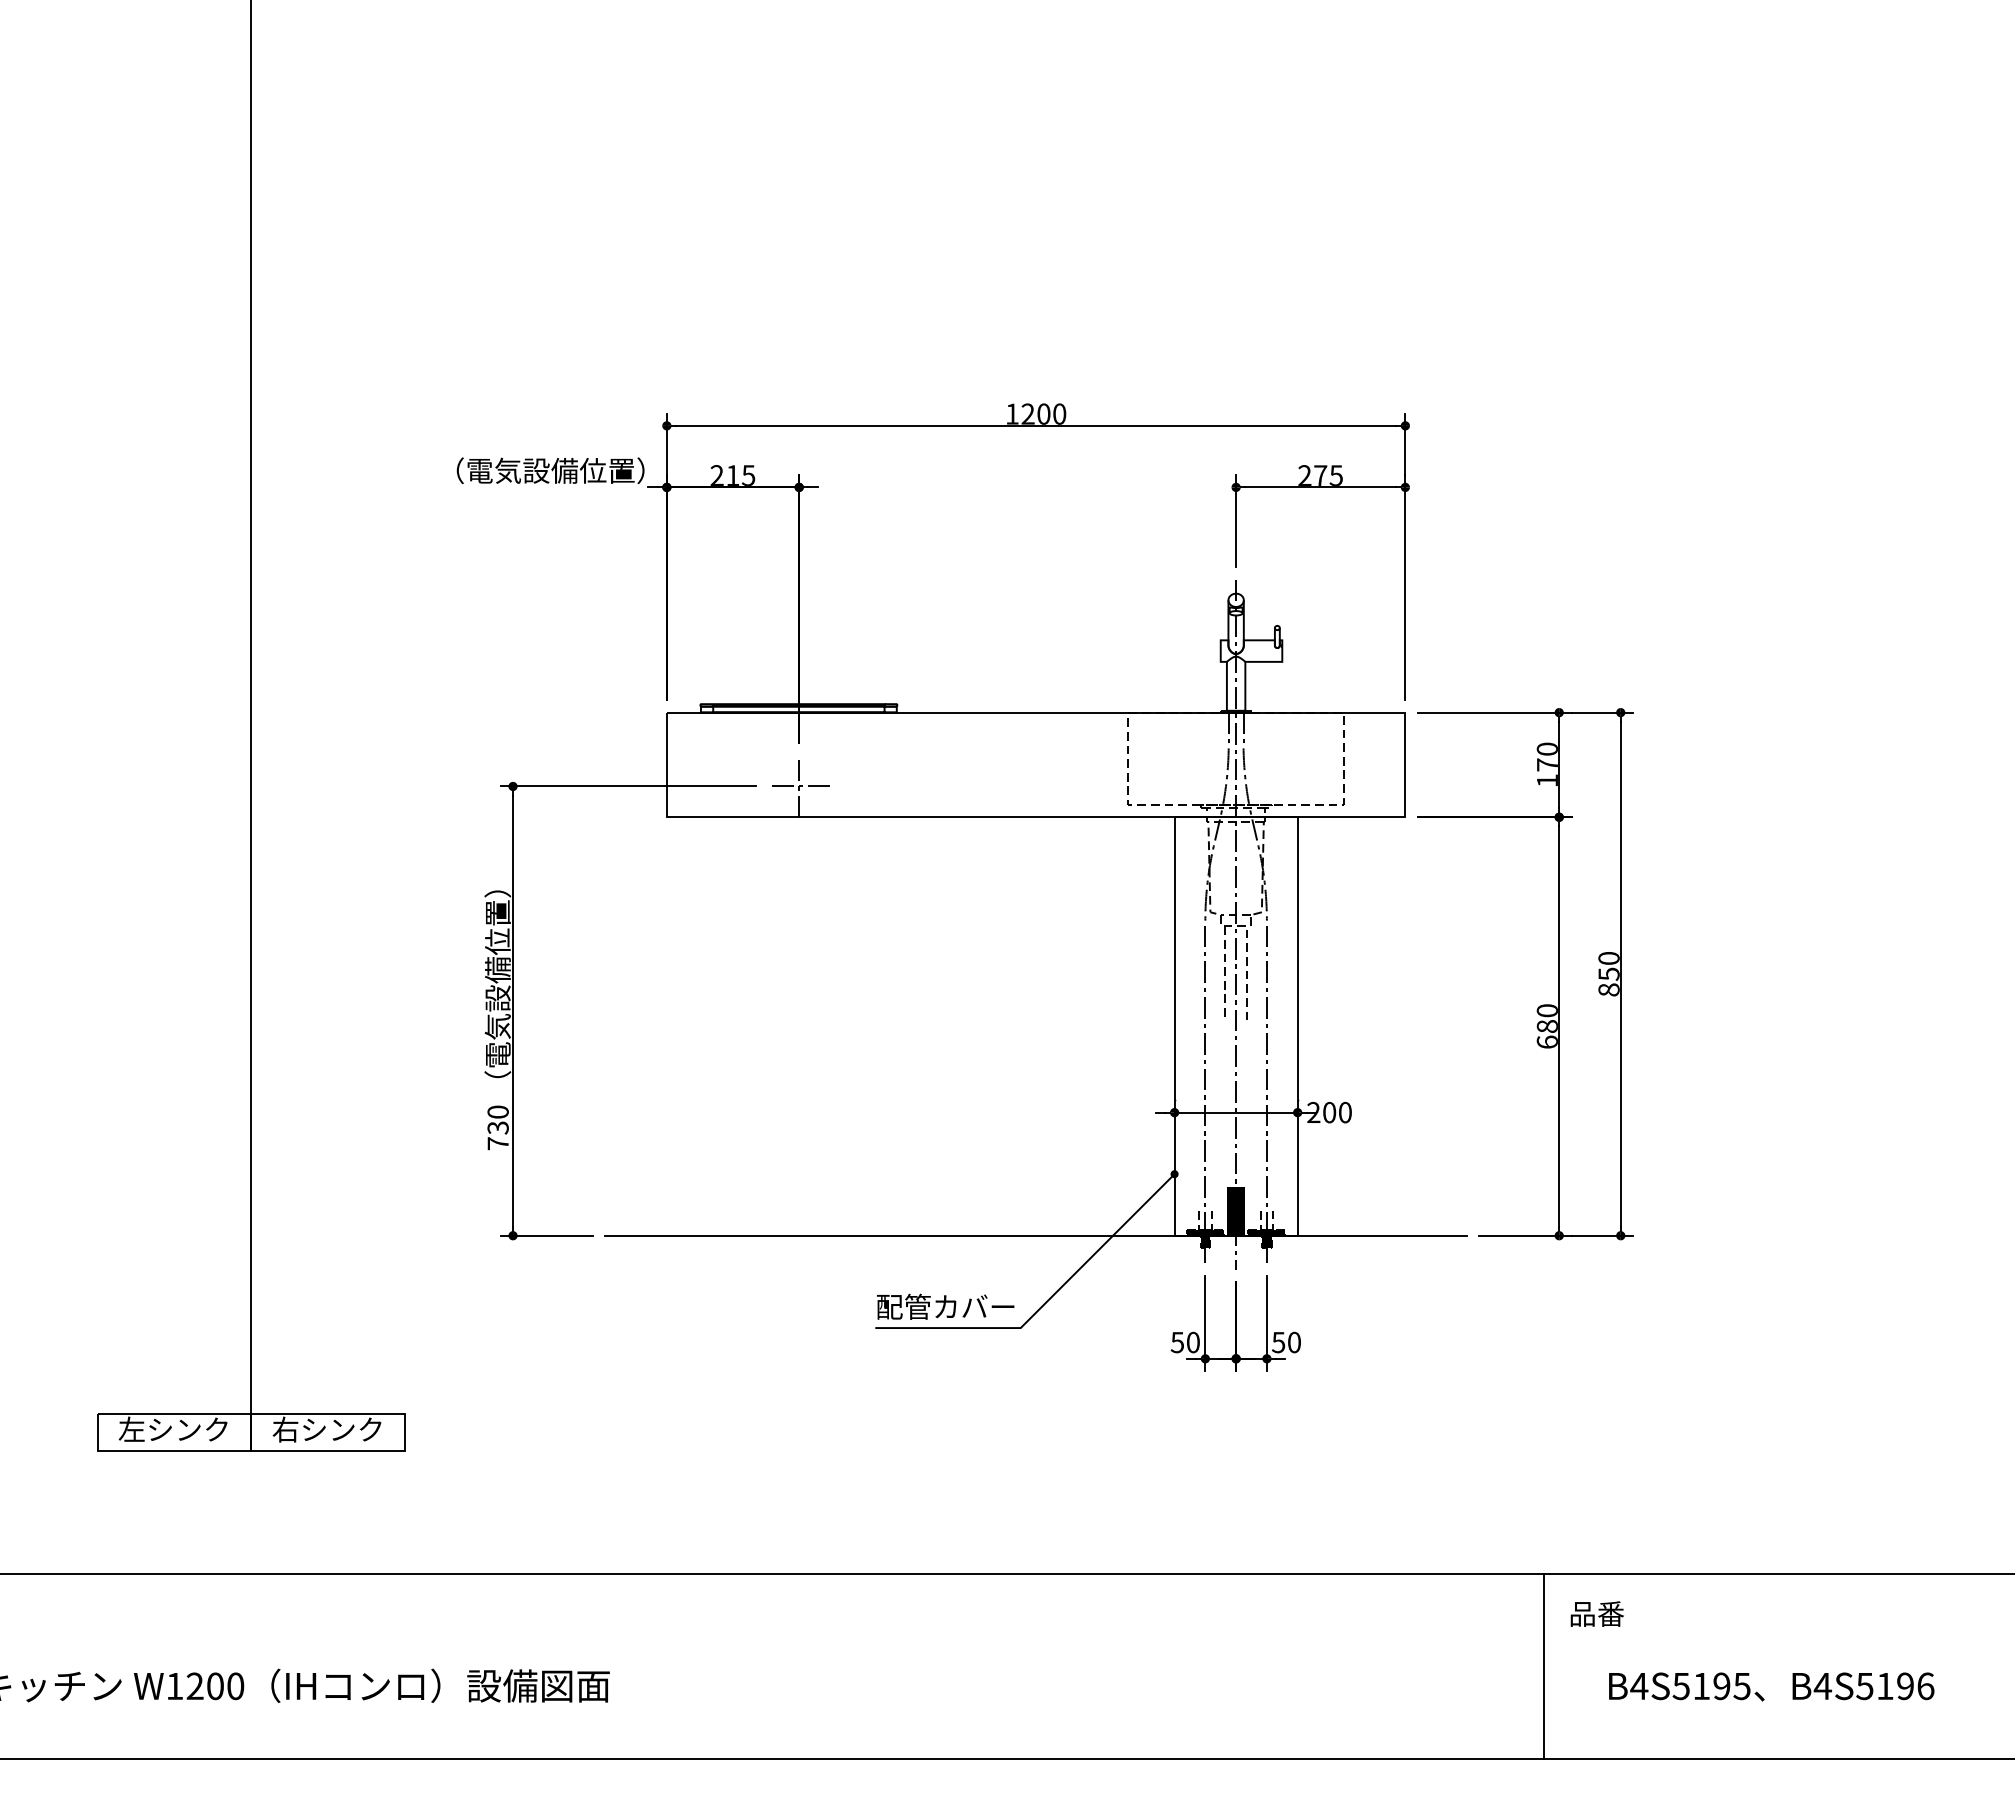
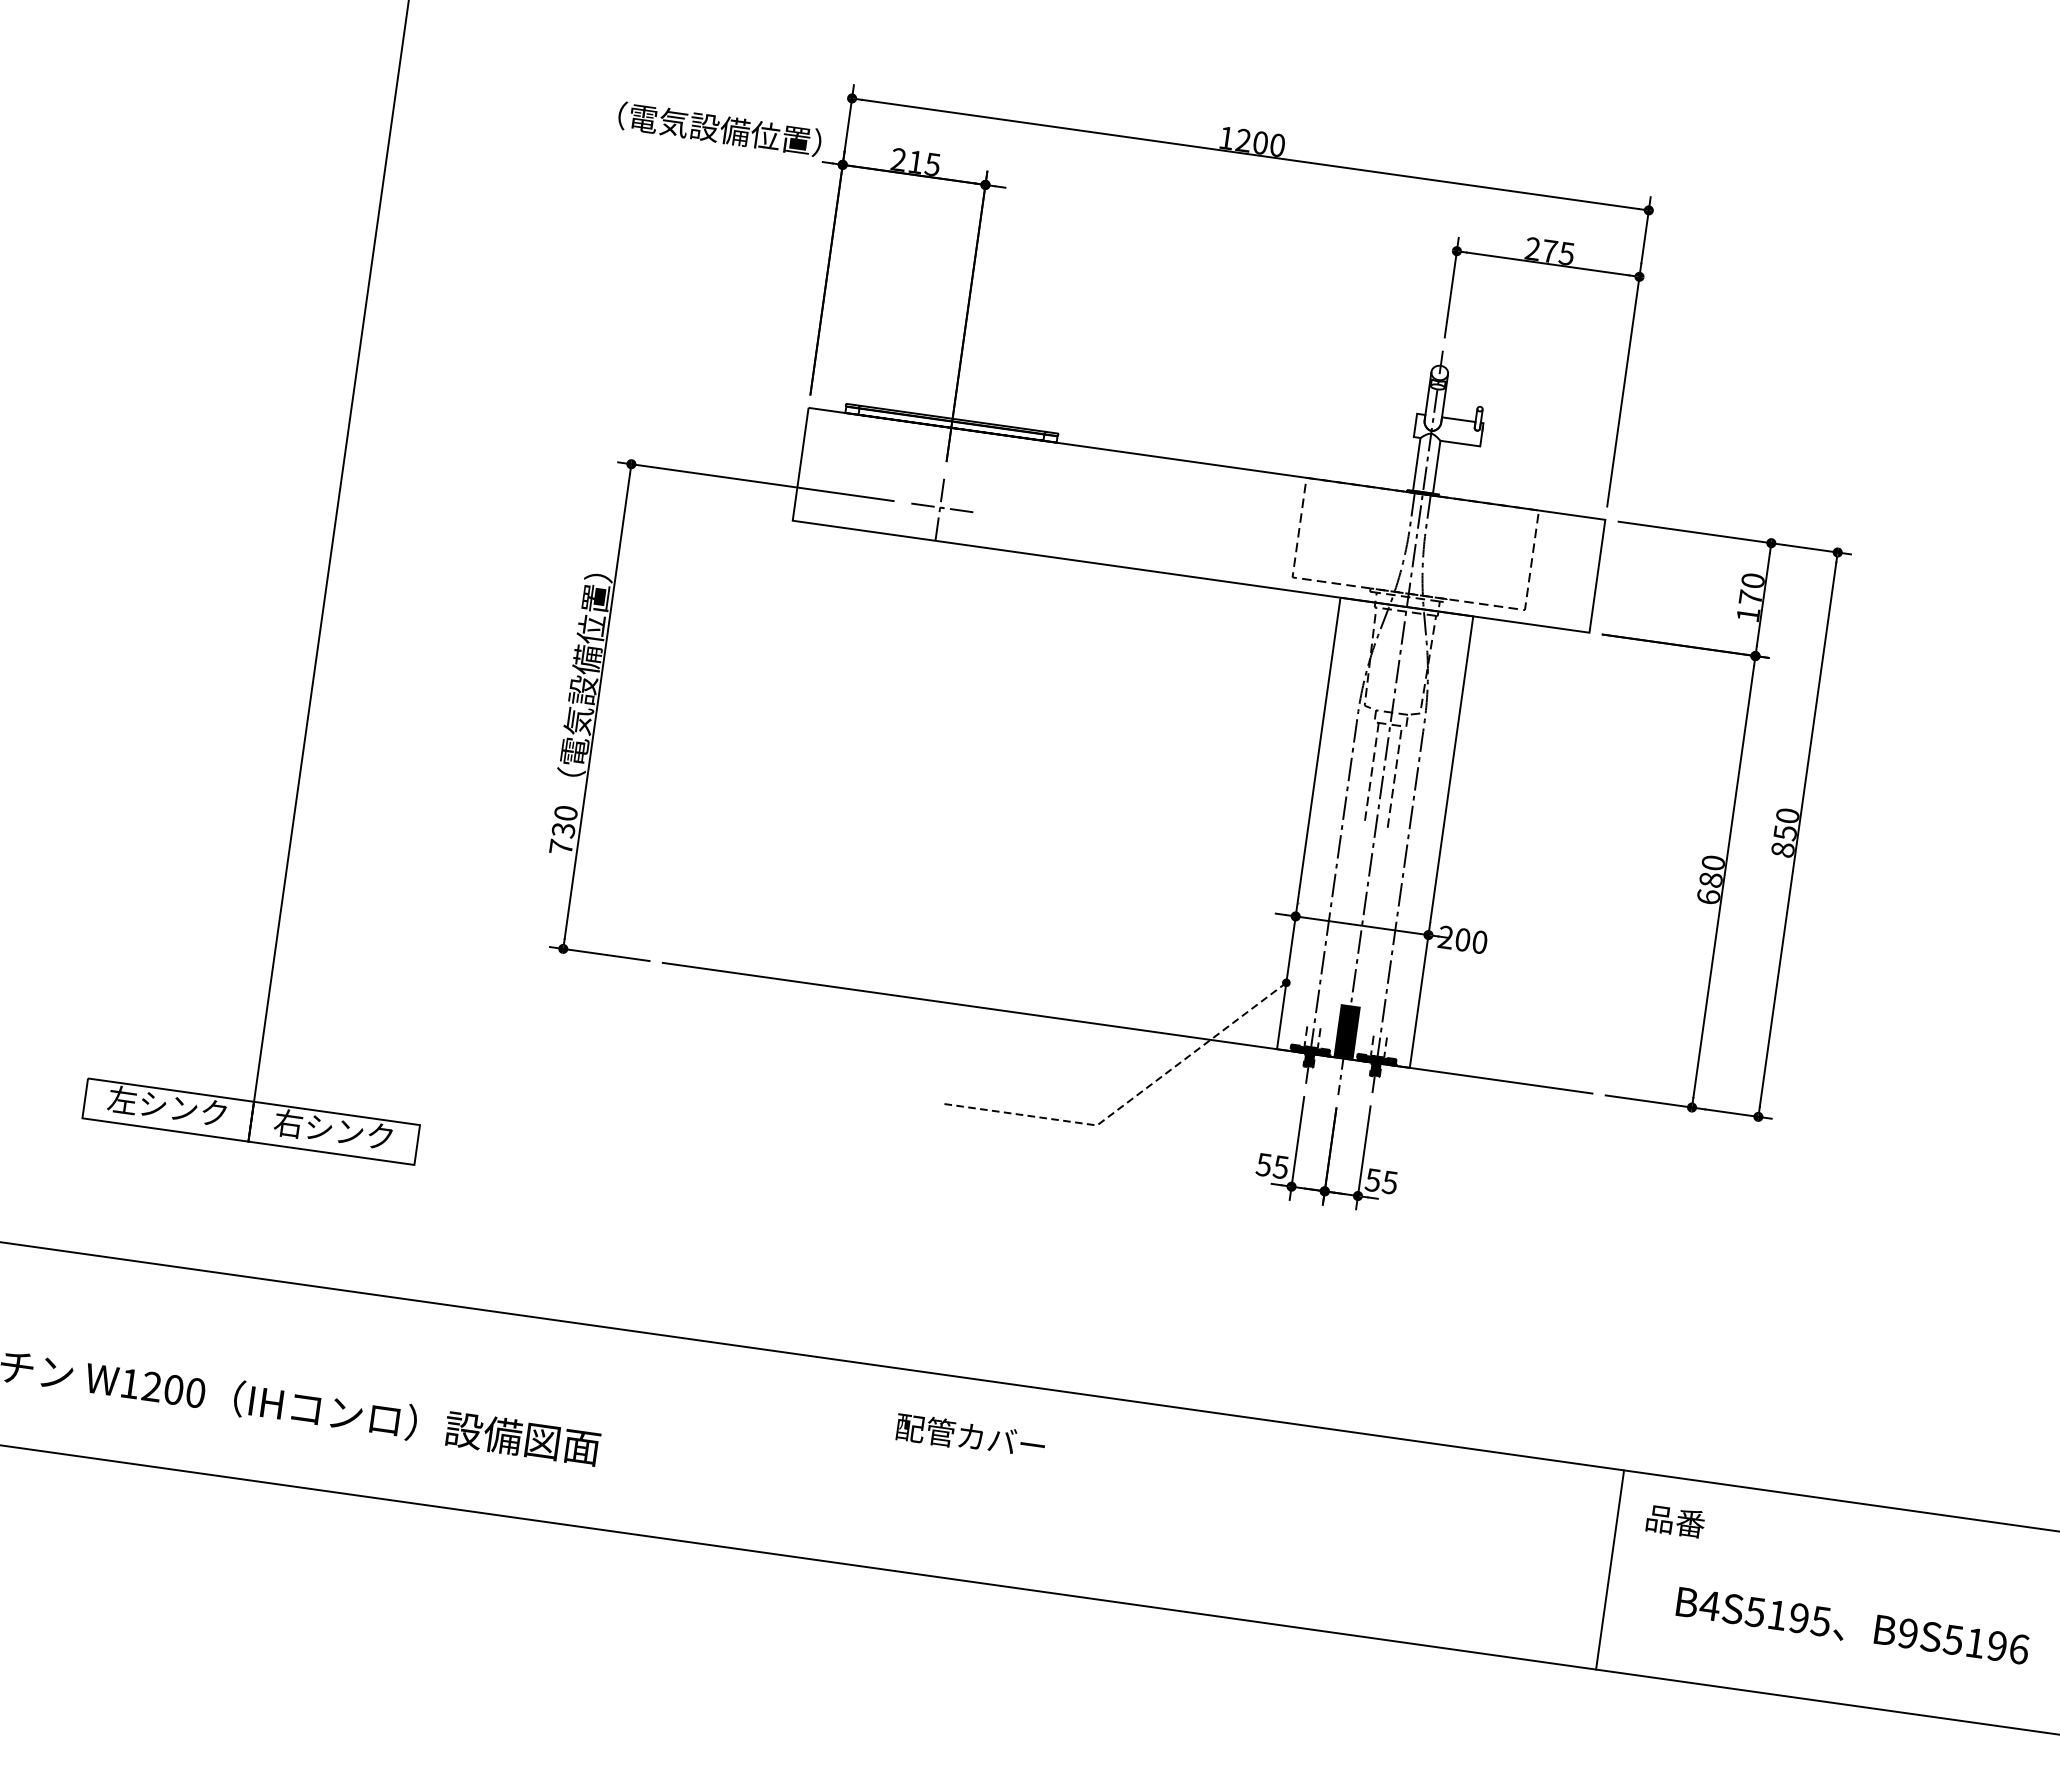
line: (1045, 1303) -> (1127, 1102), solid -> dashed
text: (945, 1306) -> (970, 1436), moved
text: (1192, 1342) -> (1280, 1167), 50 -> 55
text: (1293, 1342) -> (1389, 1182), 50 -> 55
text: (1822, 1686) -> (1907, 1633), B4S5196 -> B9S5196

